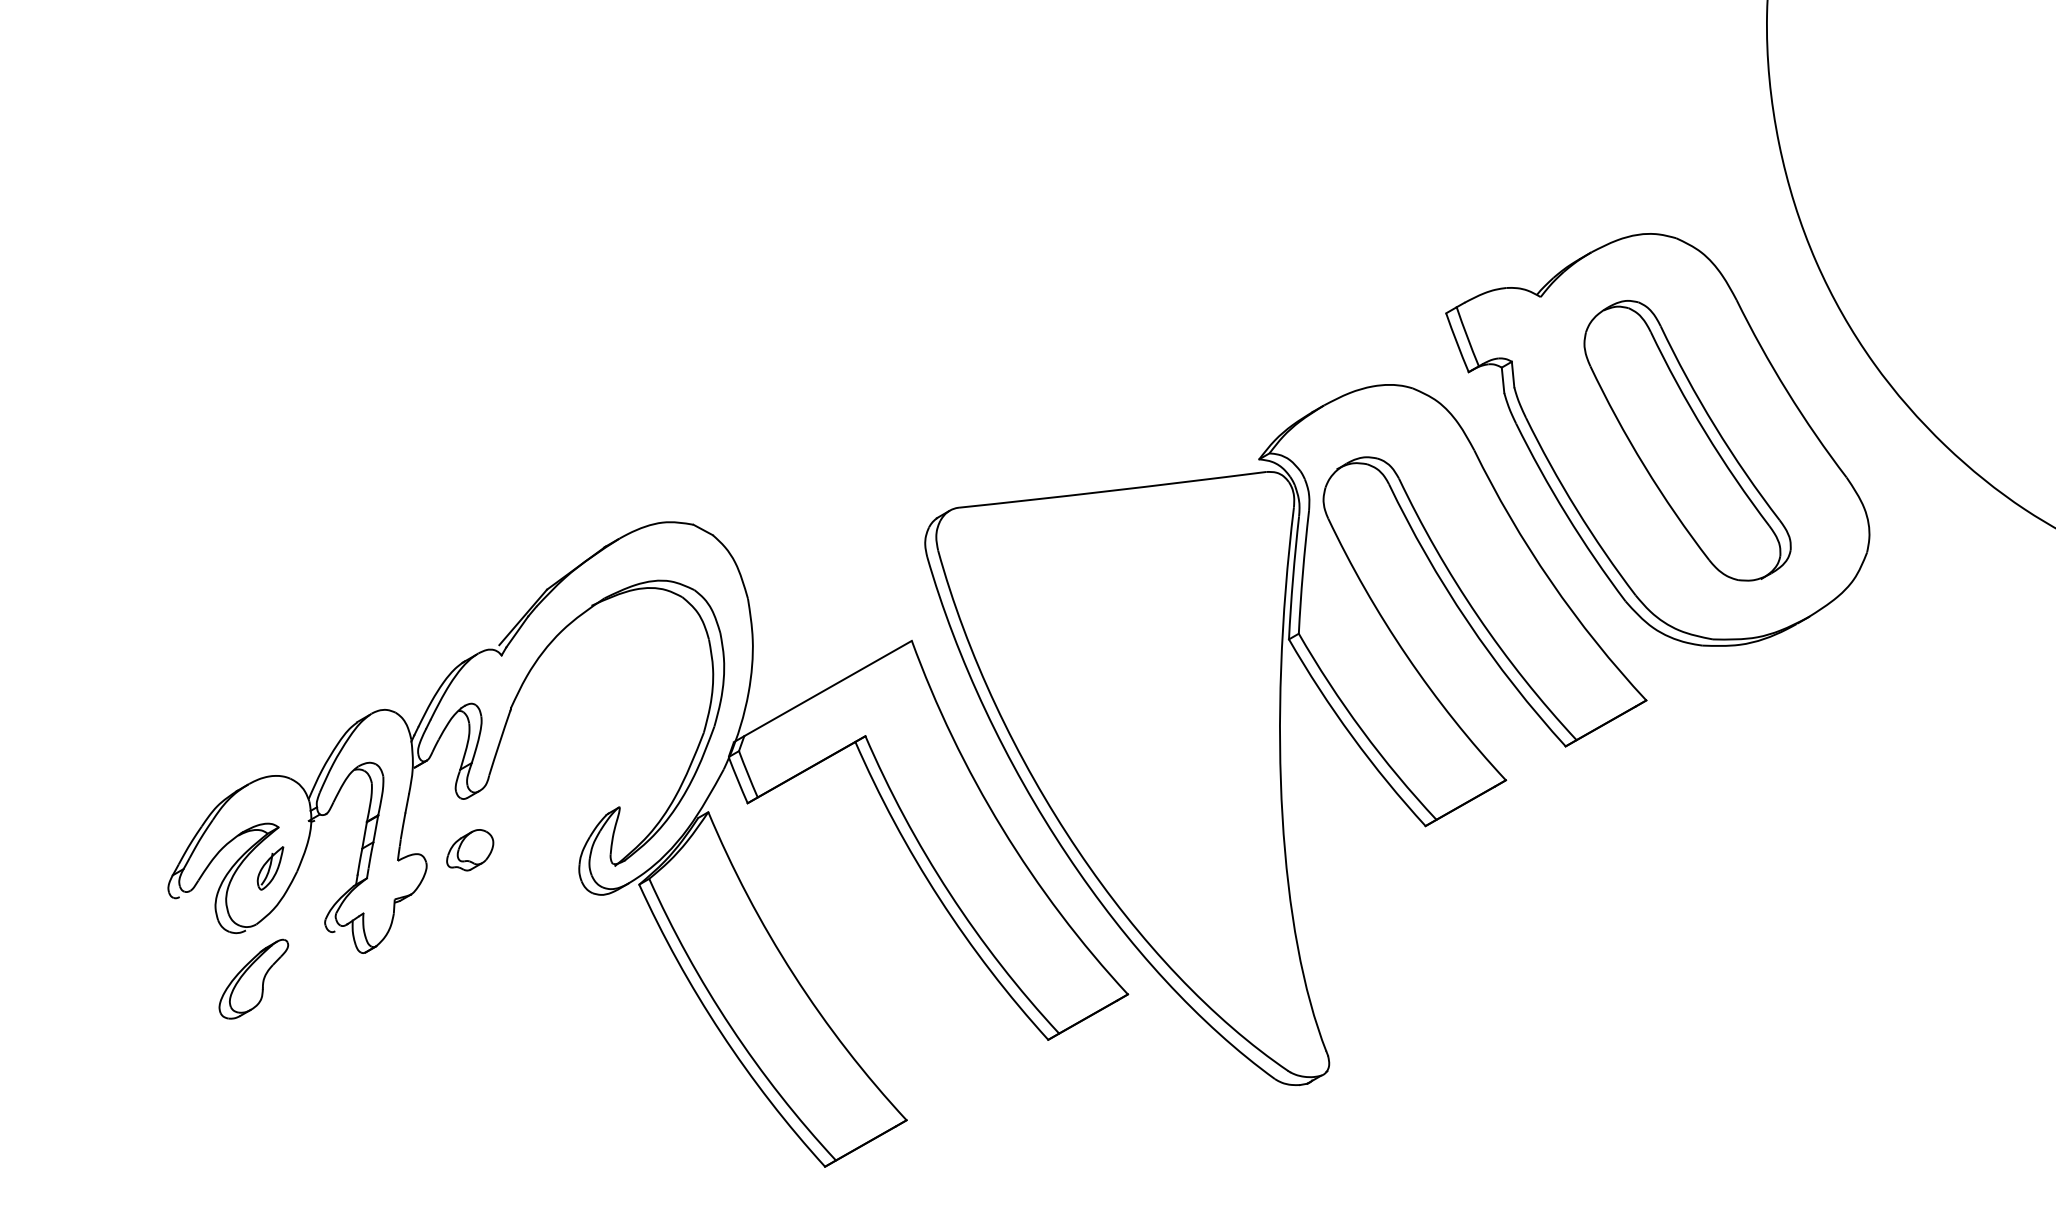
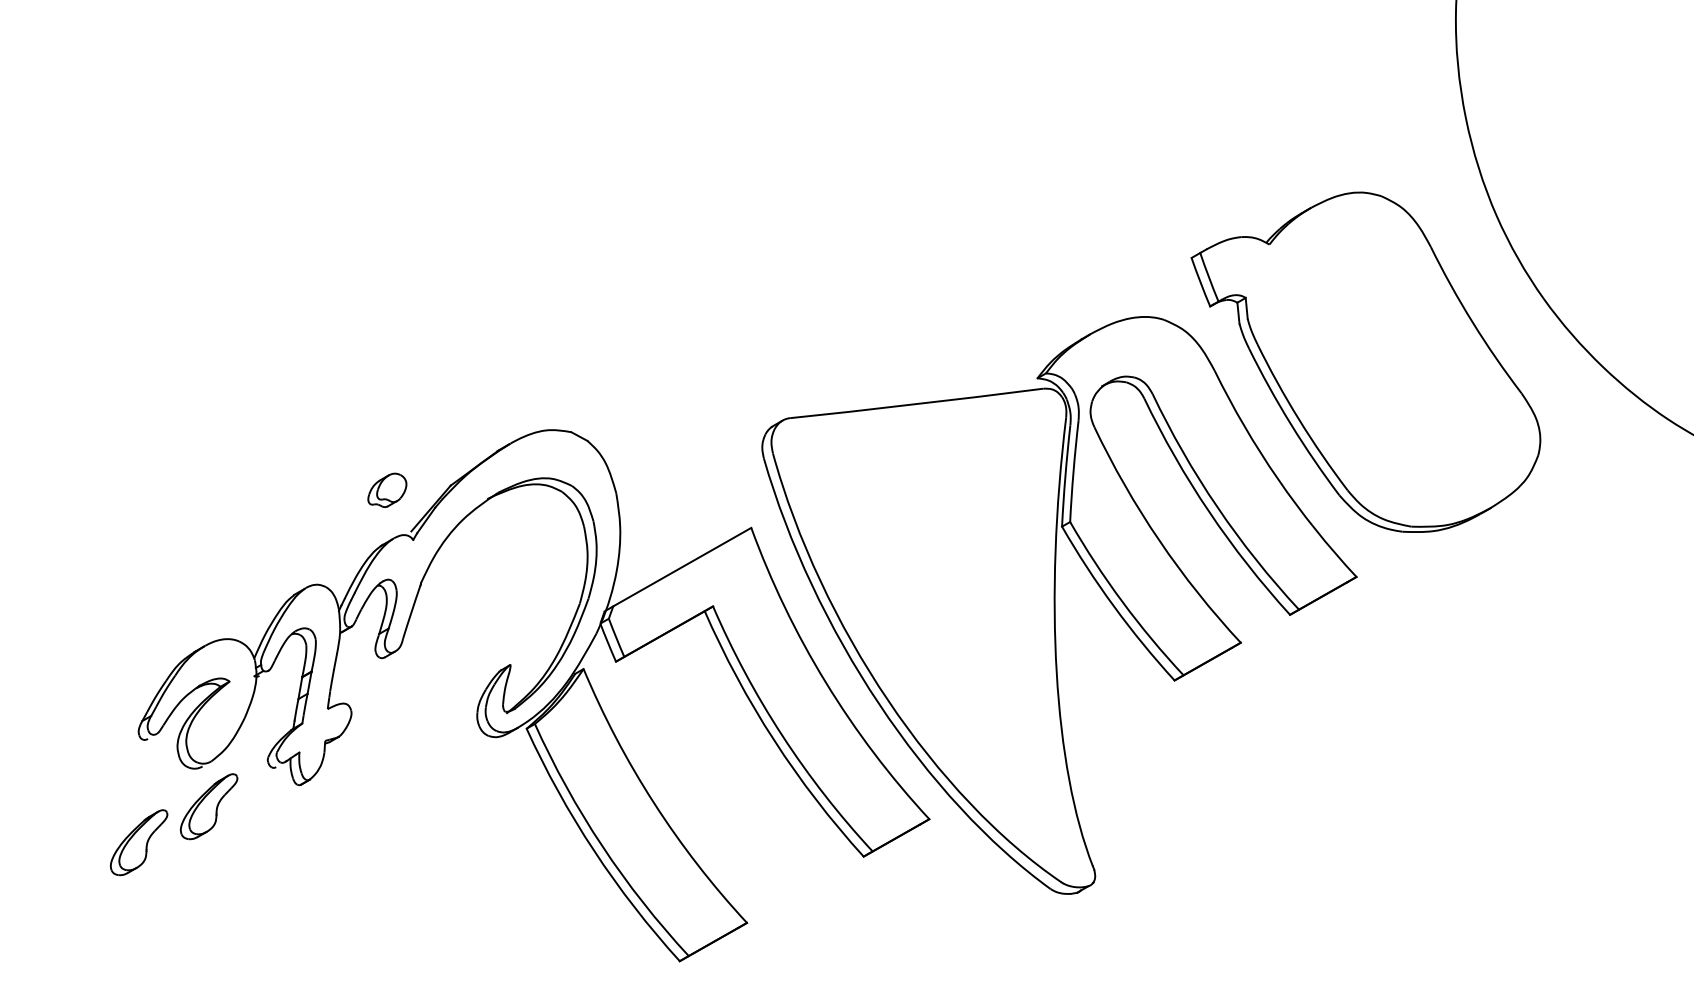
part: (1687, 440) -> (1390, 362), removed
part: (470, 849) -> (387, 489), moved
part: (270, 868) -> (222, 715), removed
part: (168, 1022) -> (138, 842), added

